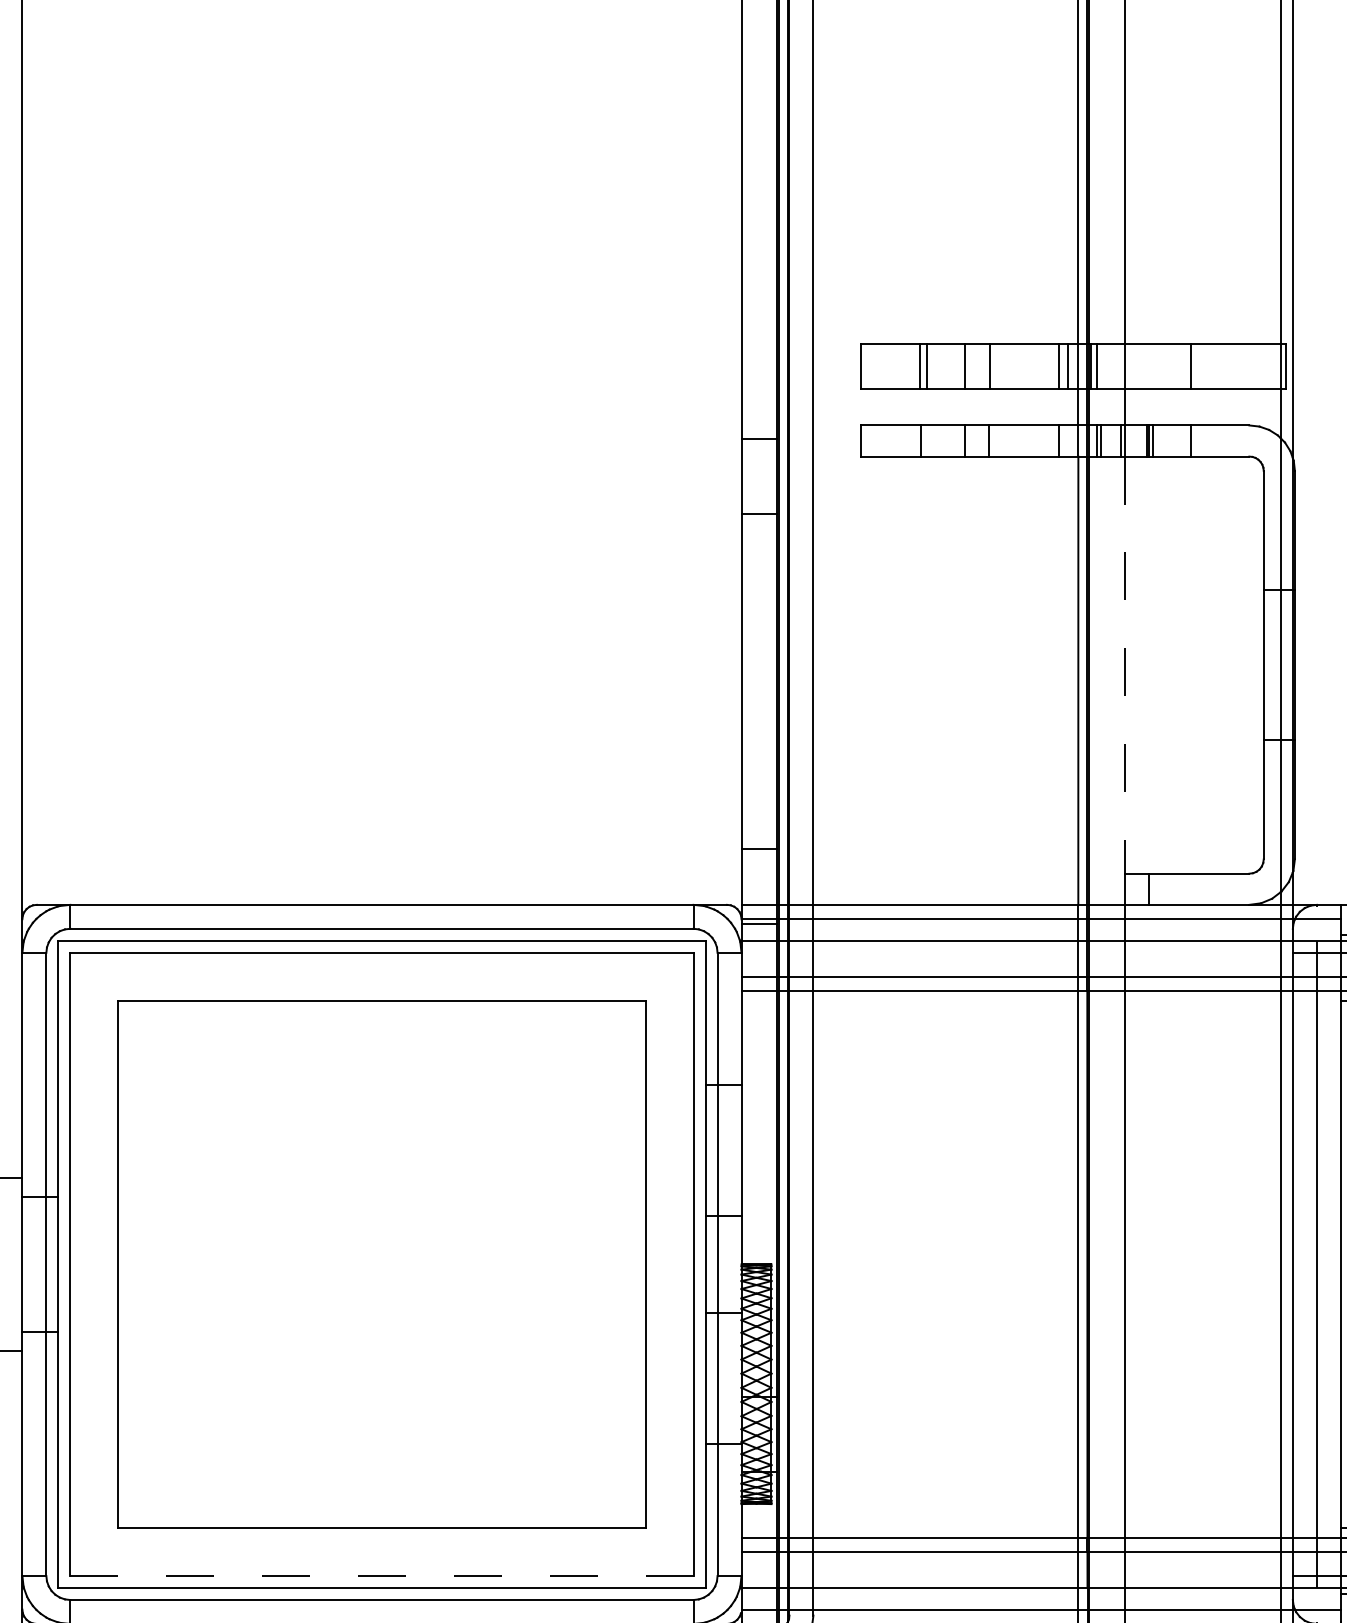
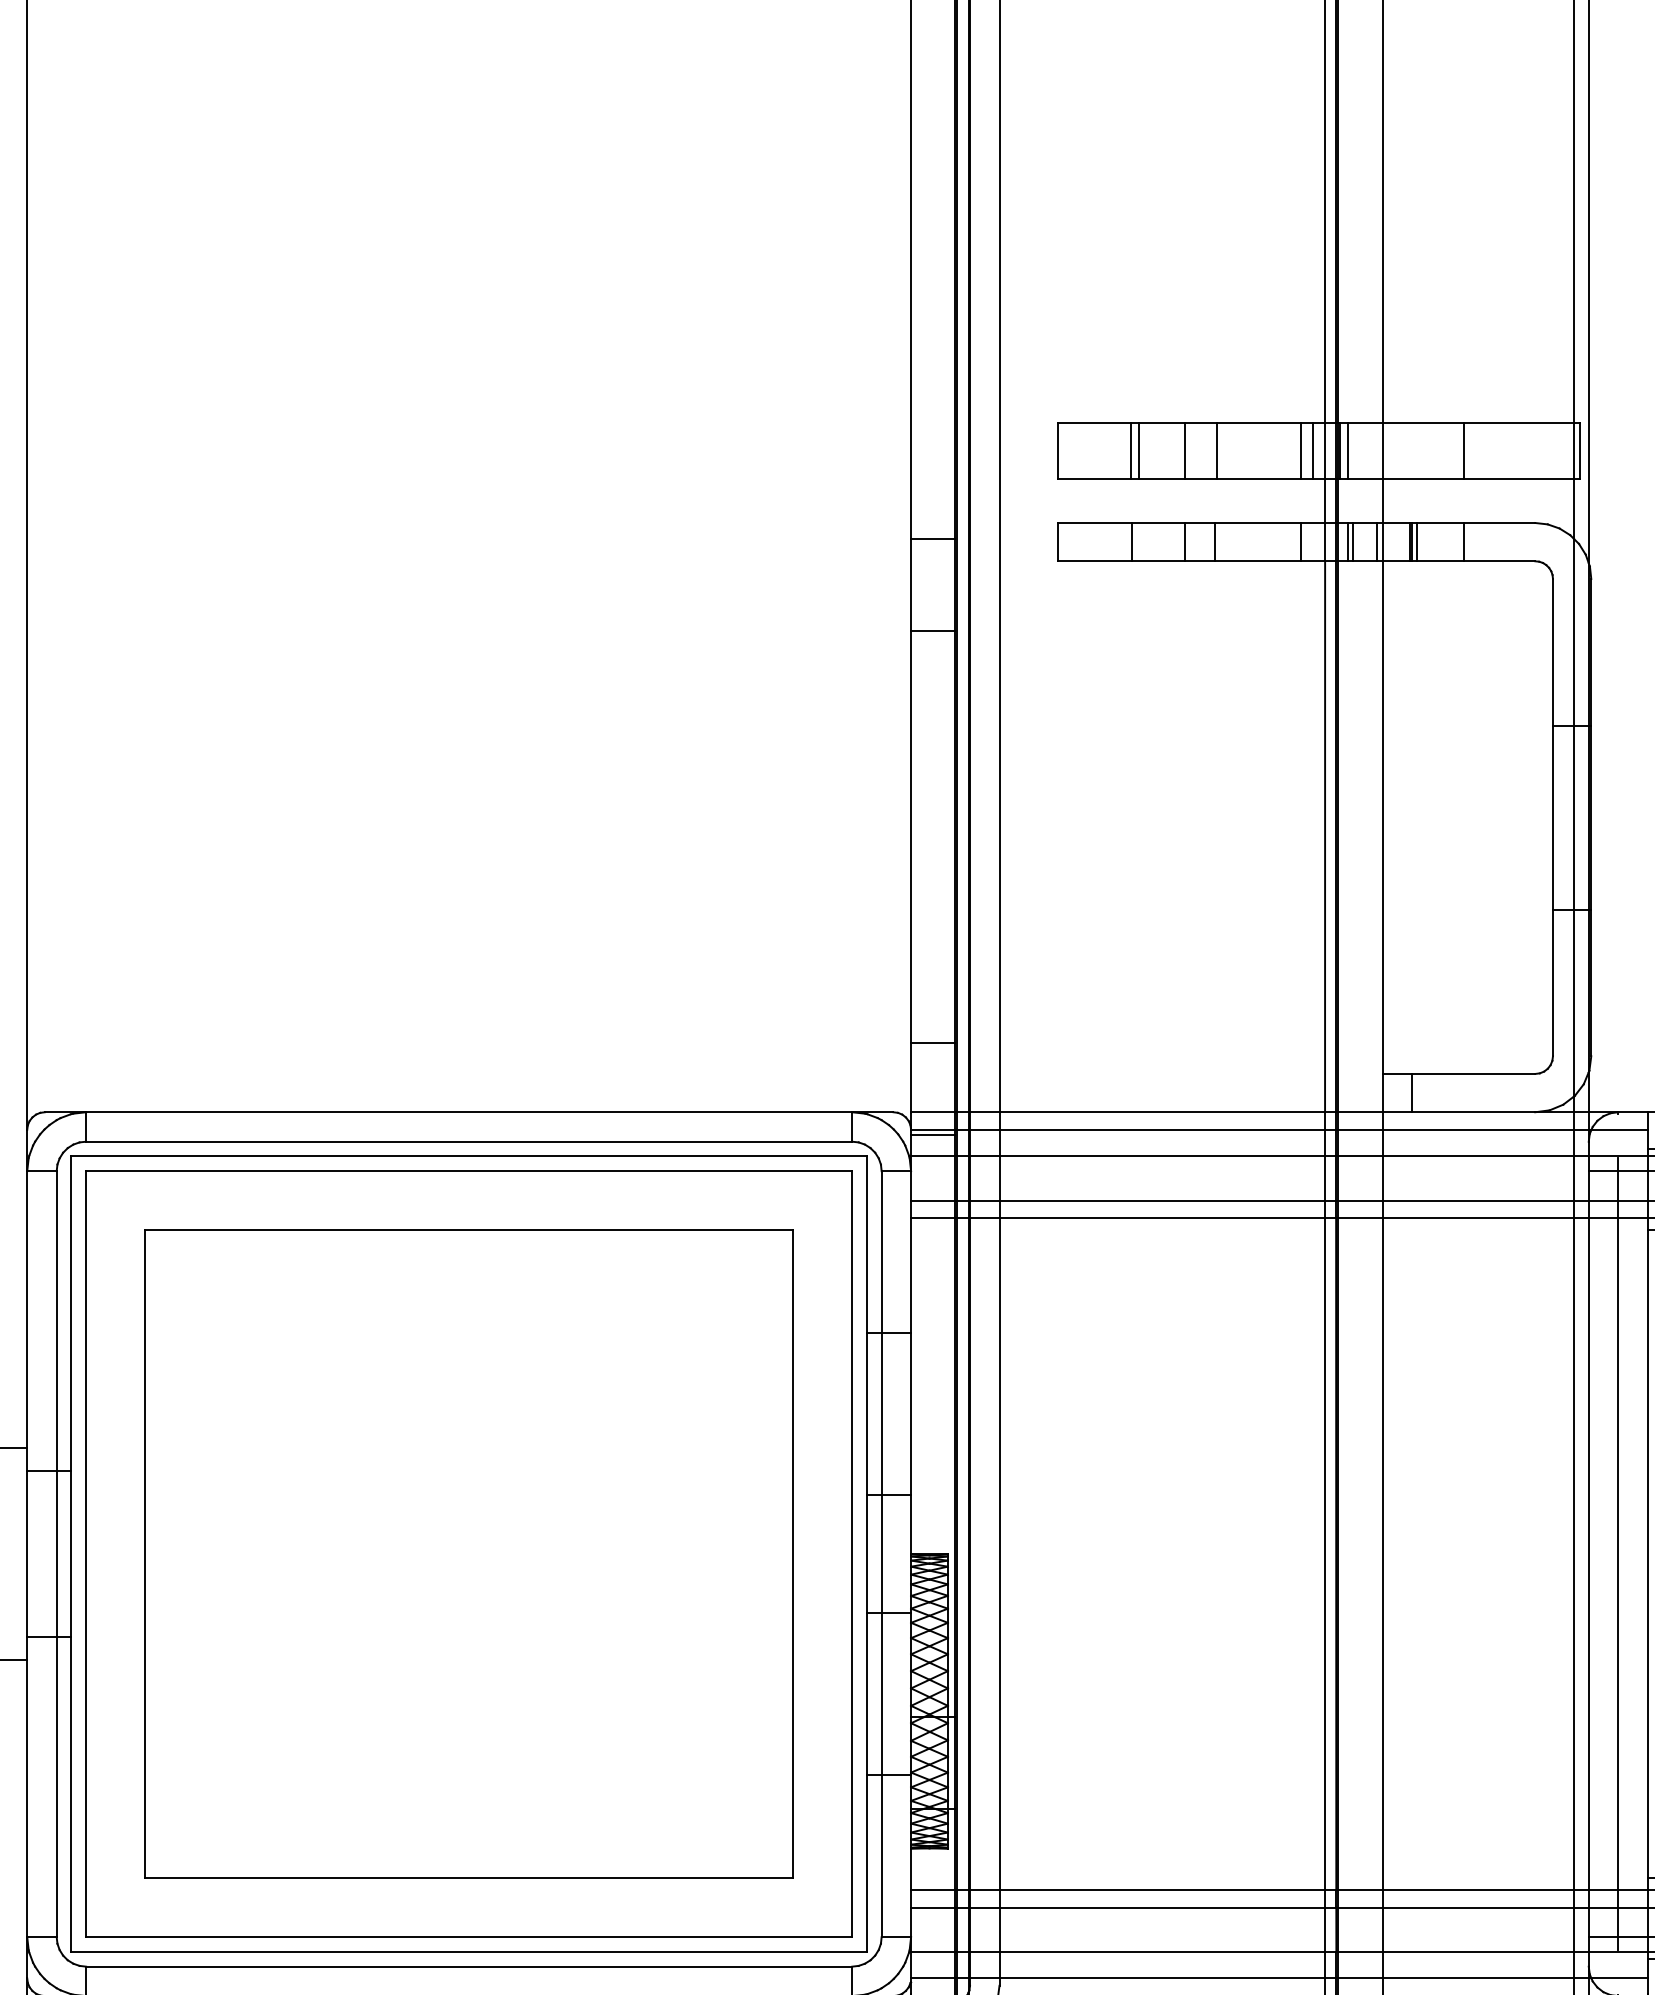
line: (1125, 665) -> (1382, 818), dashed -> solid
line: (382, 1576) -> (469, 1937), dashed -> solid

